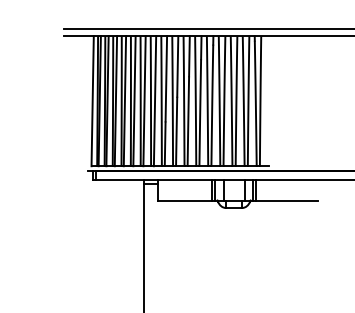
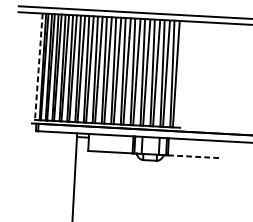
line: (92, 101) -> (38, 66), solid -> dashed
line: (286, 200) -> (193, 156), solid -> dashed

